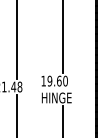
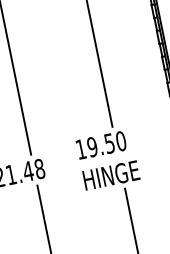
text: (59, 80) -> (109, 142), 19.60 -> 19.50

